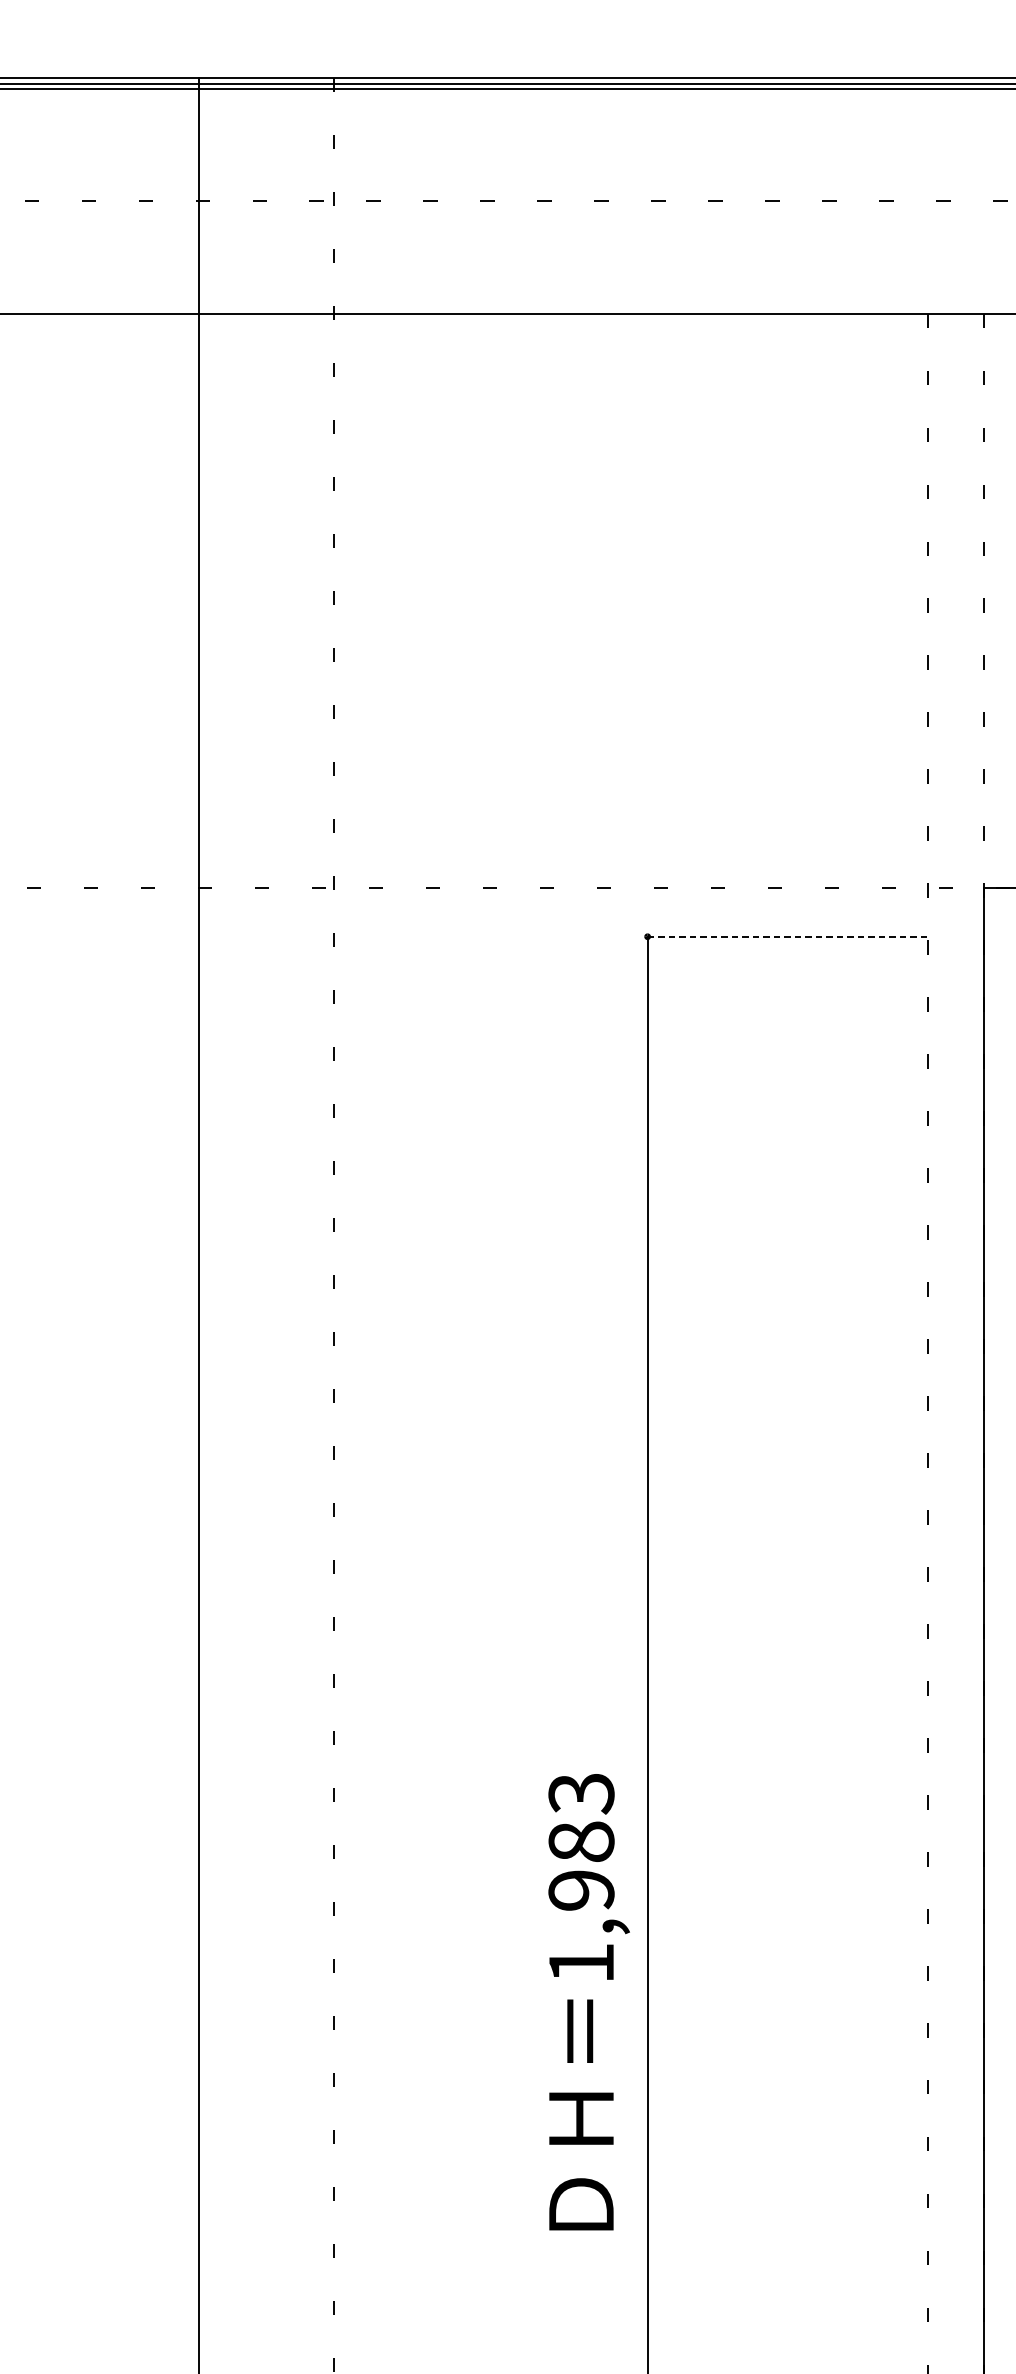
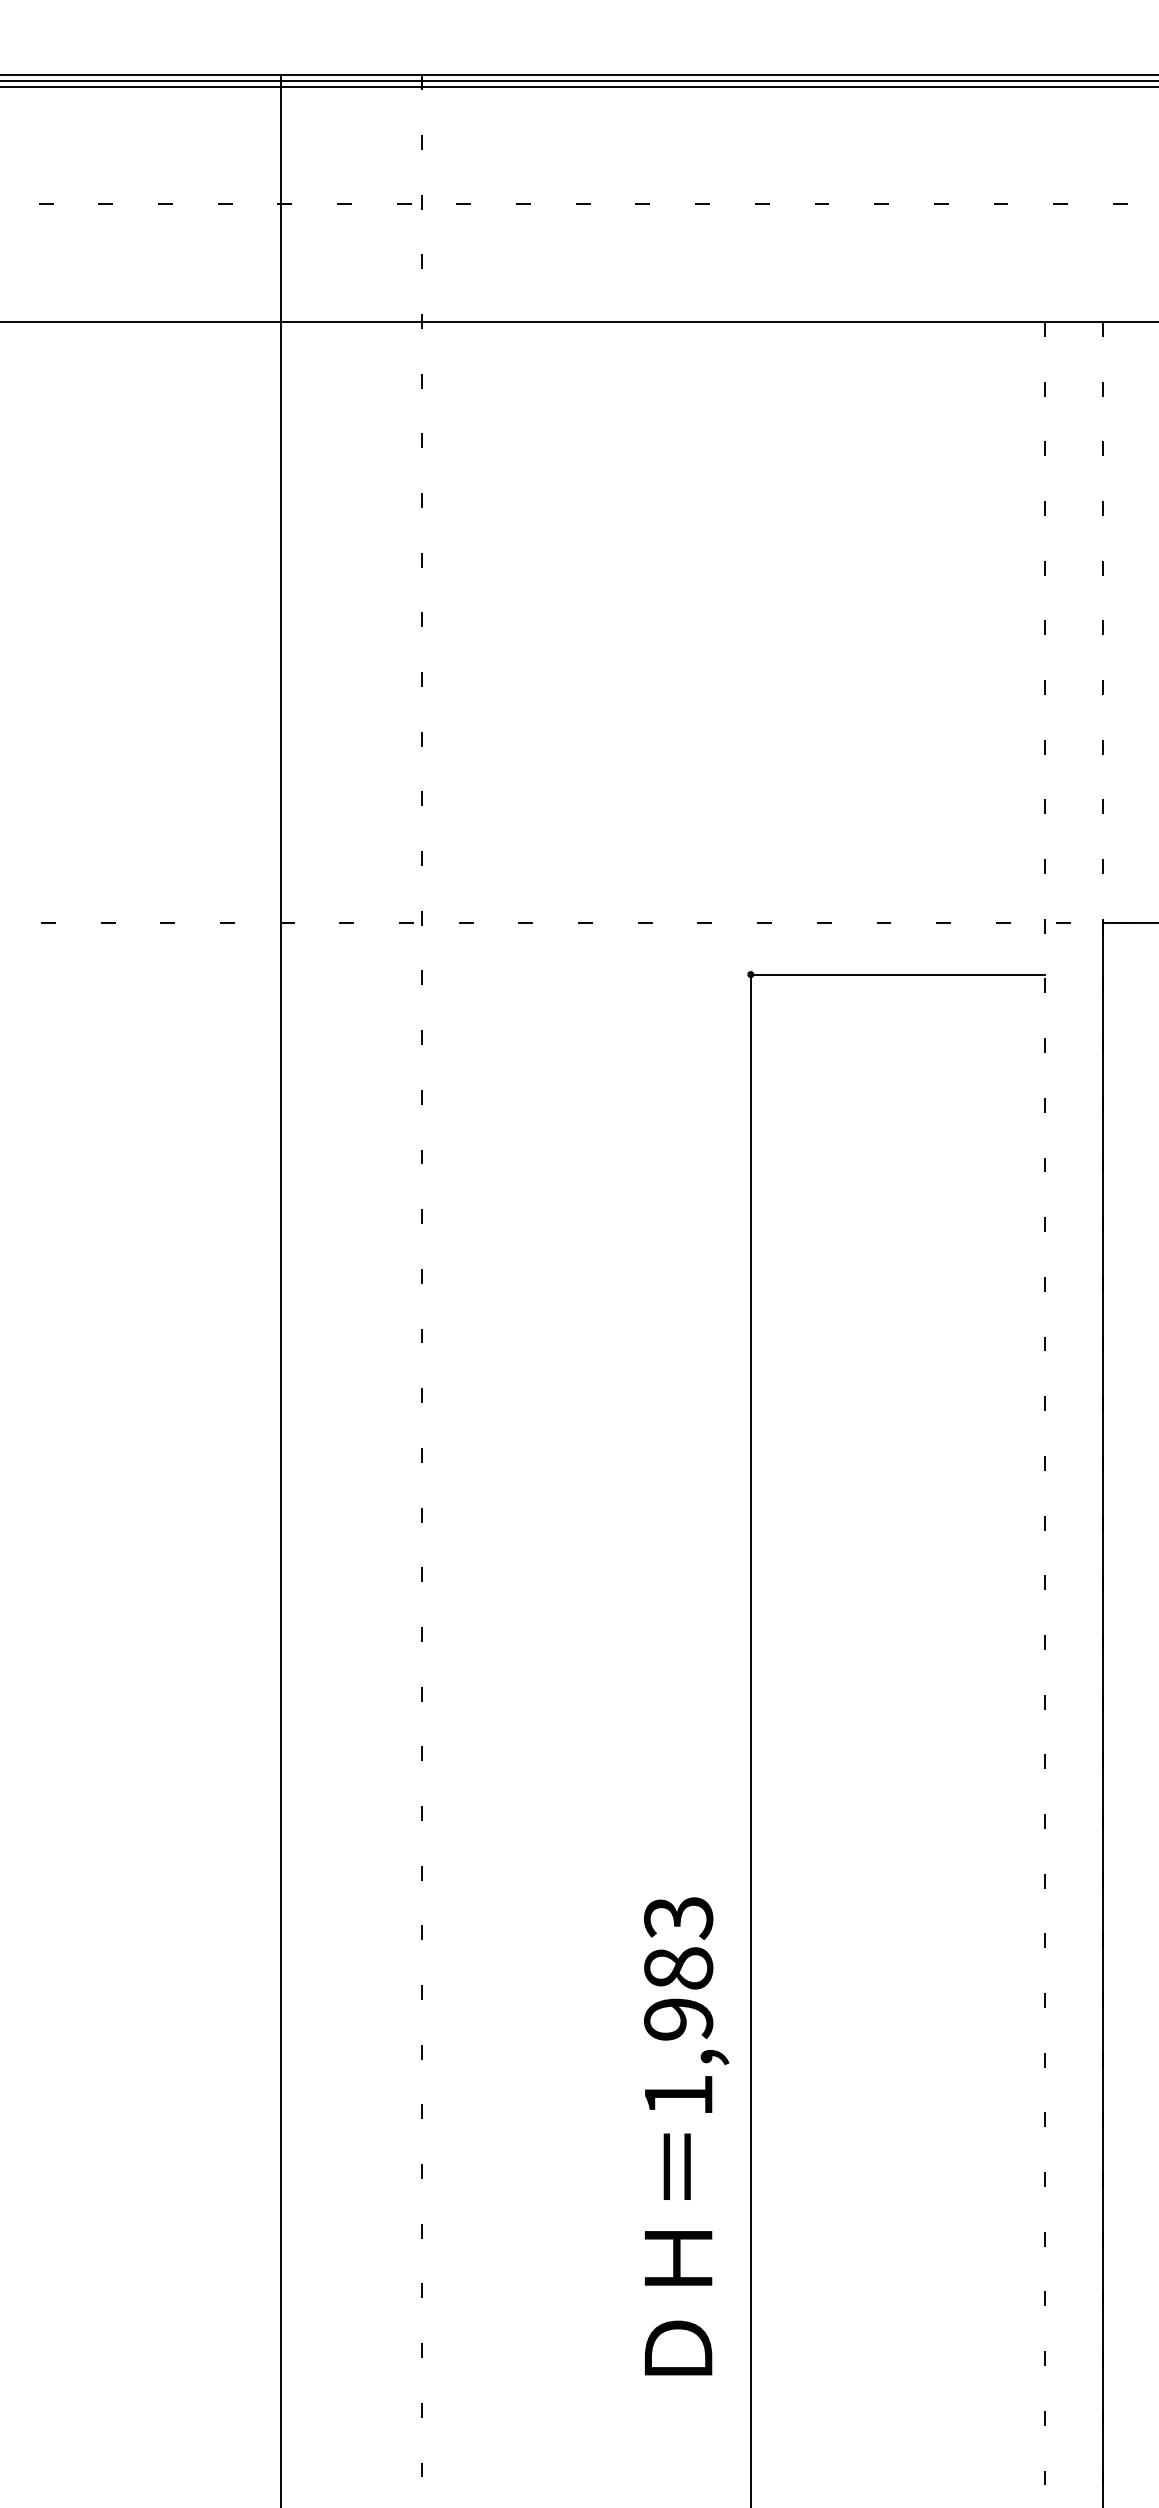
line: (787, 936) -> (897, 974), dashed -> solid
text: (589, 2002) -> (686, 2136), moved

